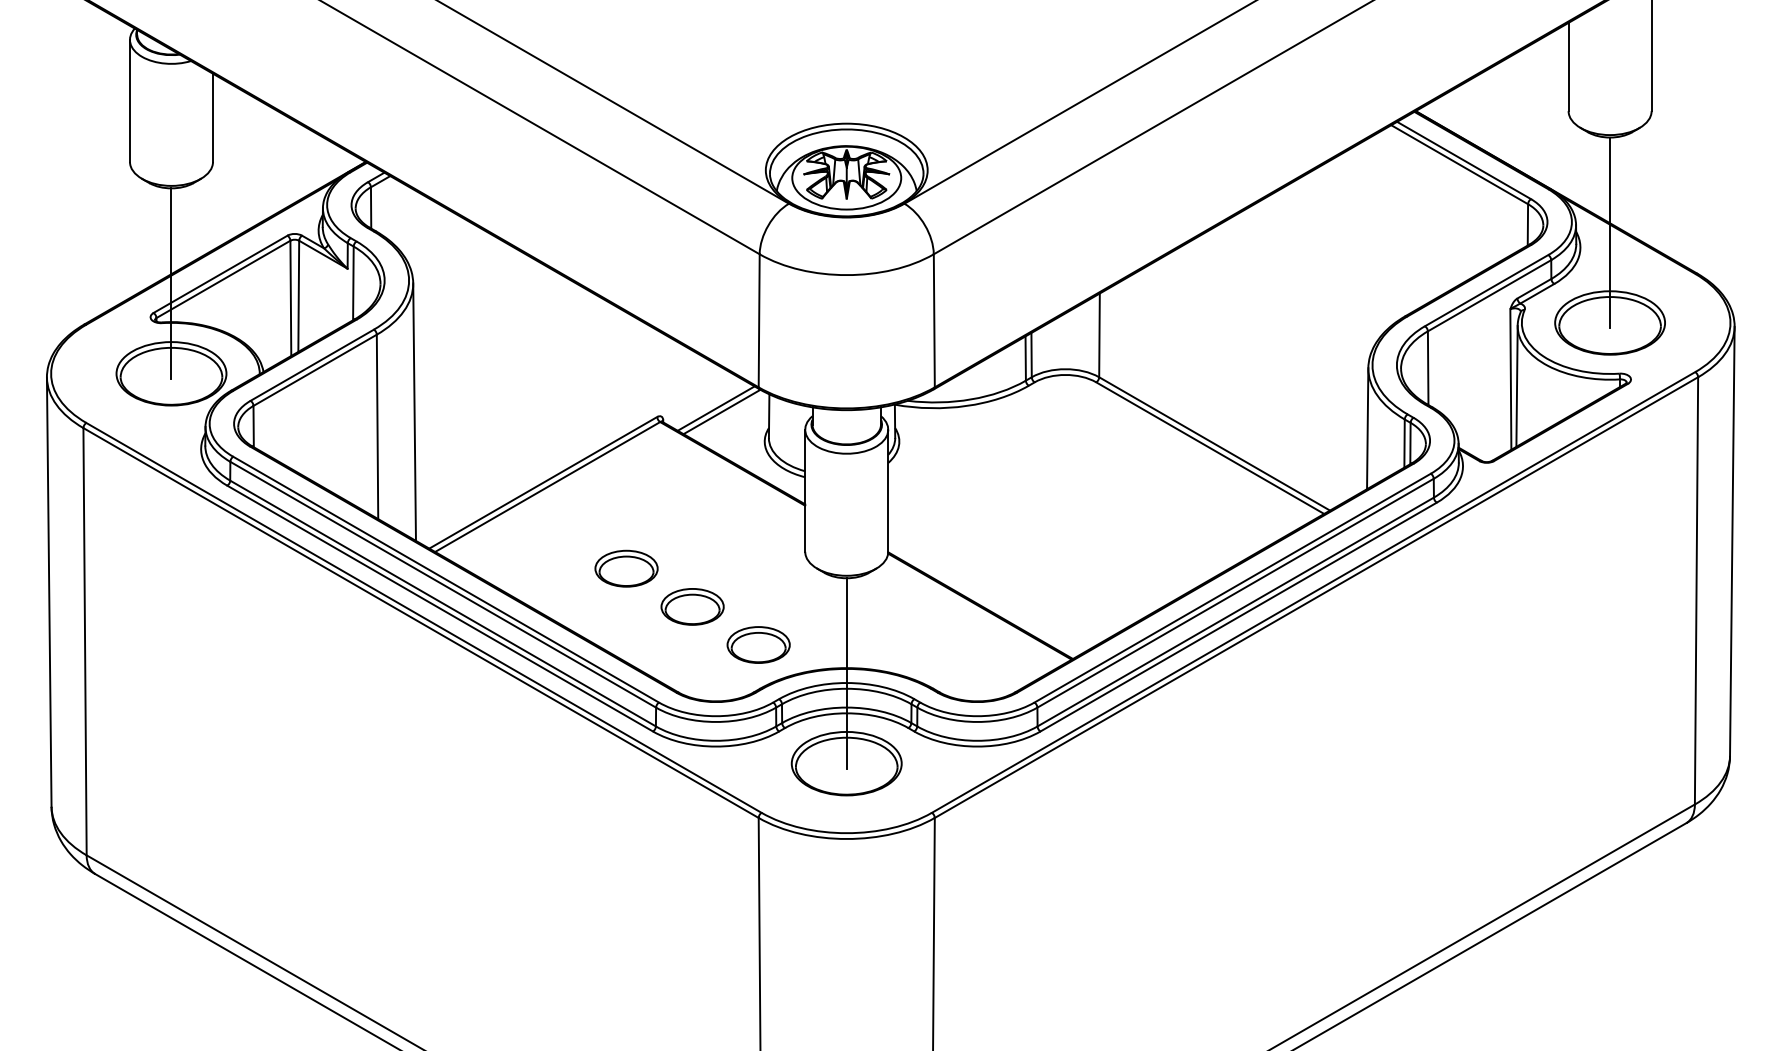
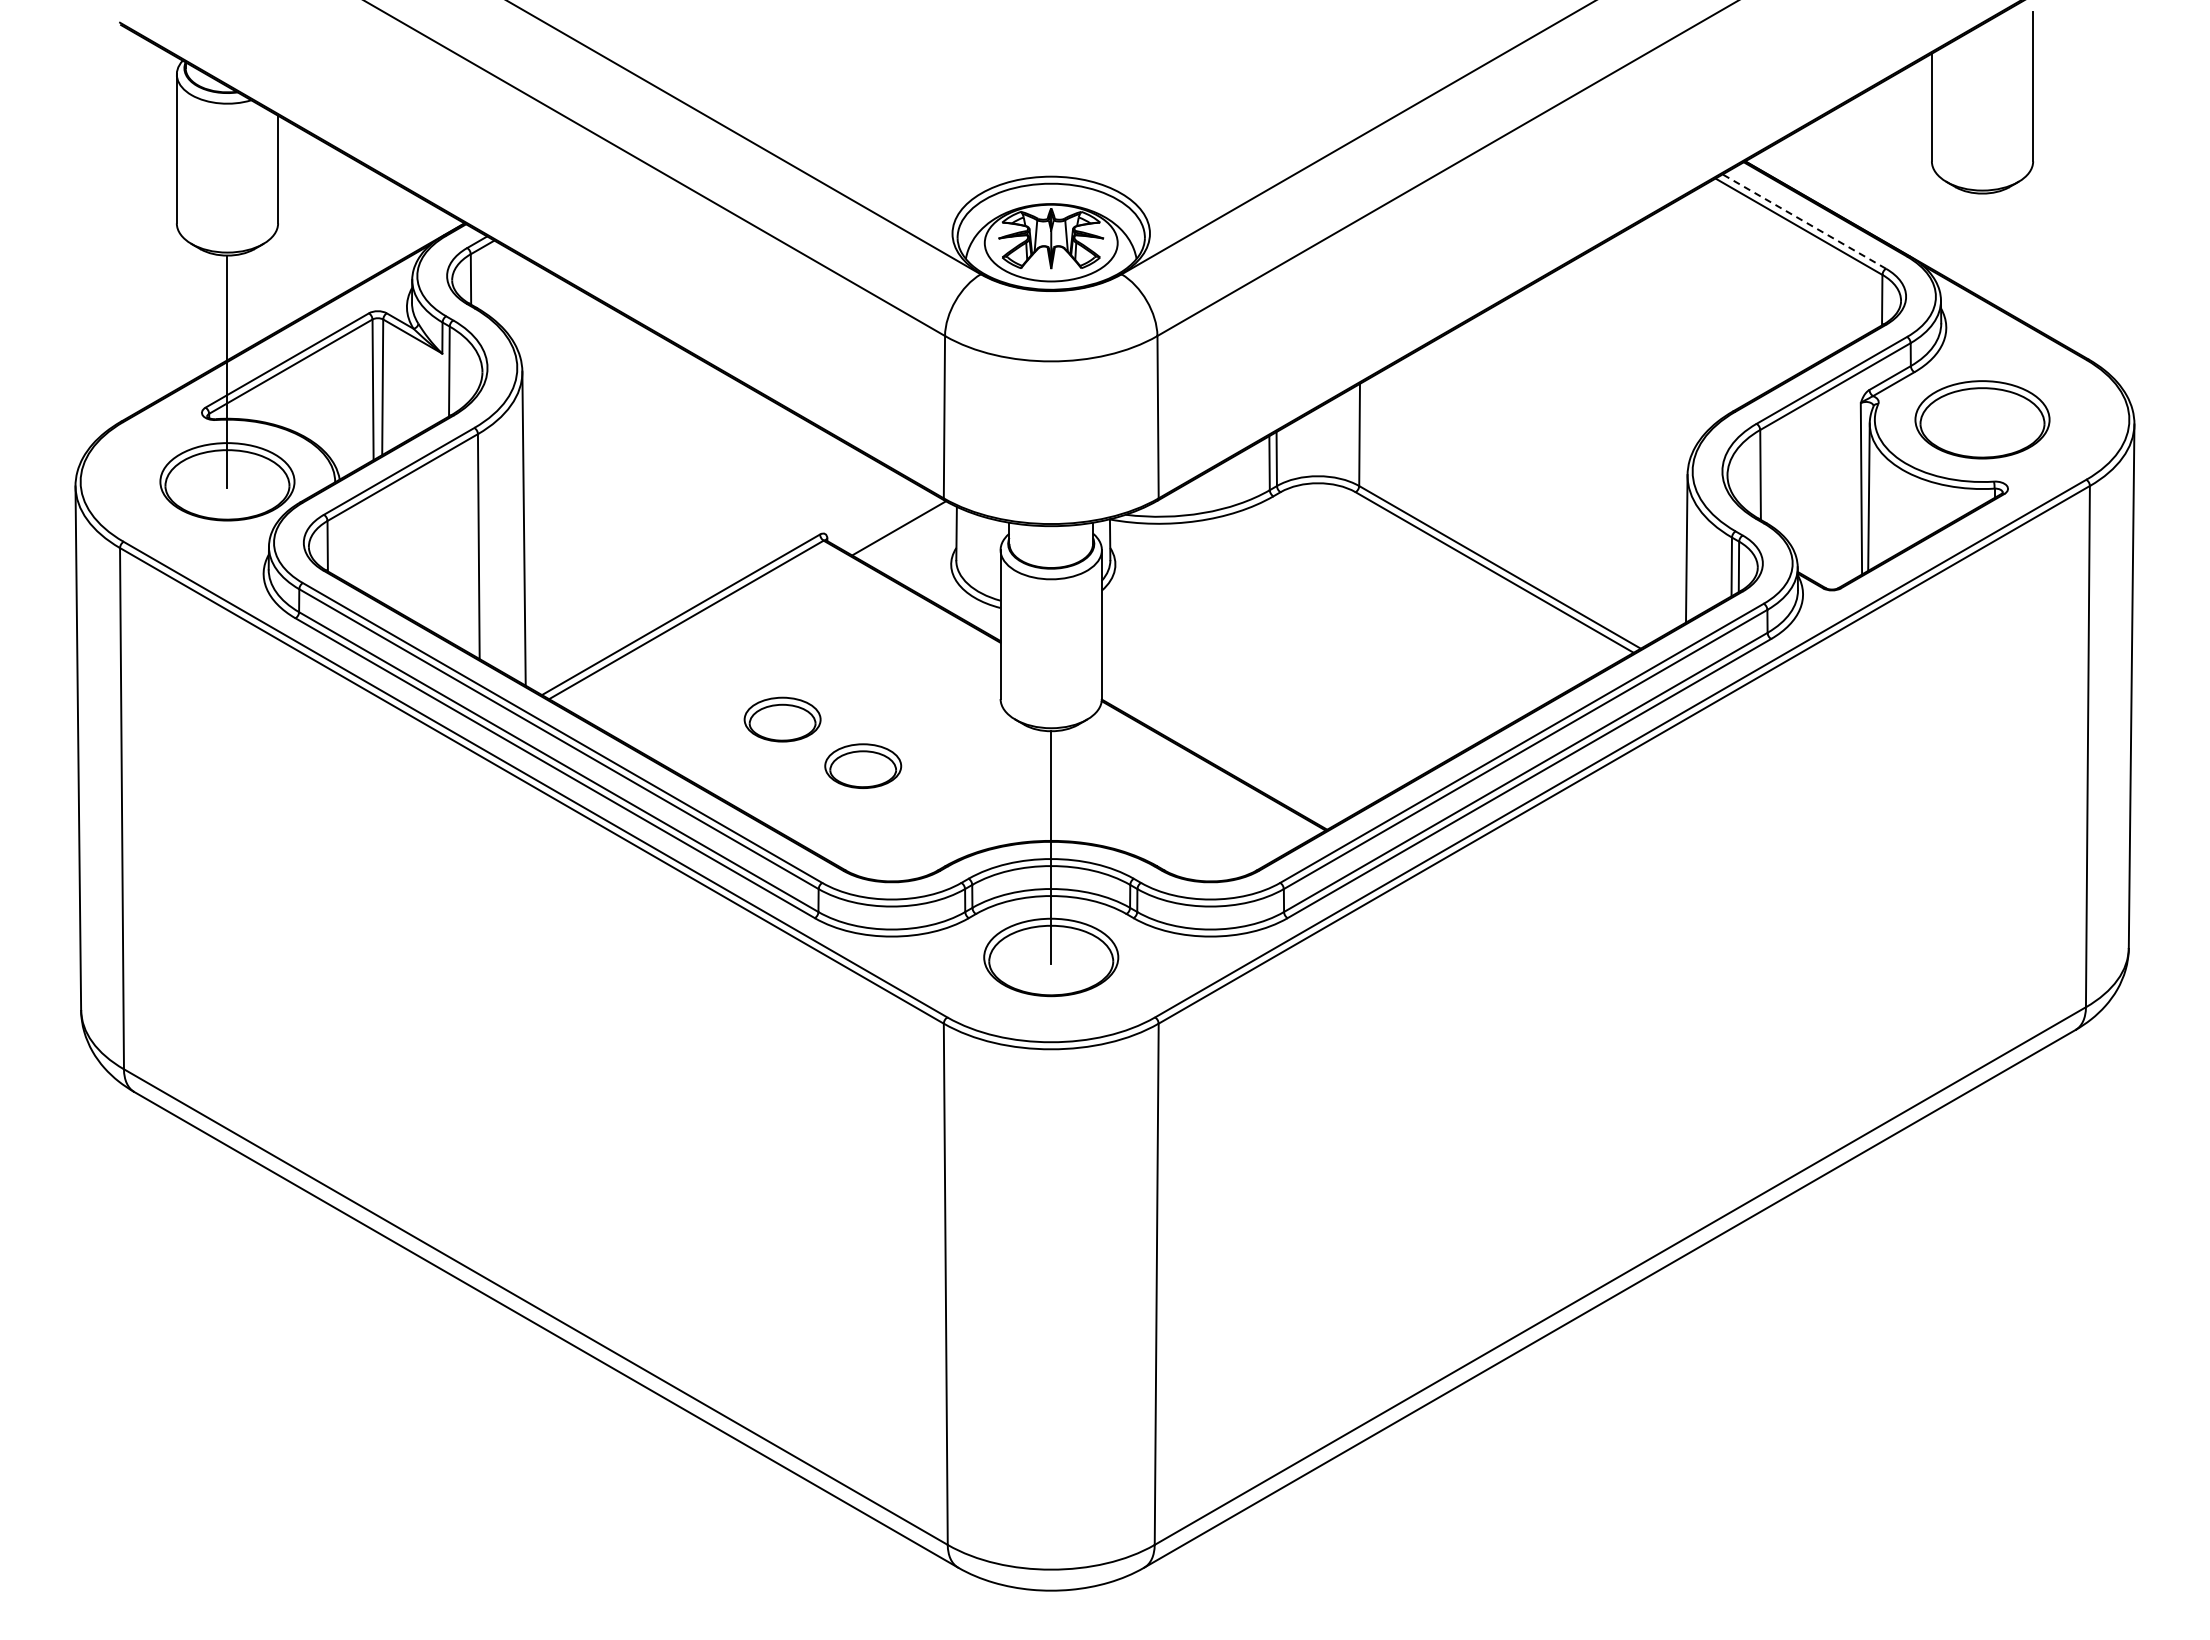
line: (1463, 160) -> (1803, 221), solid -> dashed
line: (1610, 232) -> (1982, 309), removed
line: (715, 408) -> (891, 524), removed
part: (758, 644) -> (943, 812), removed

